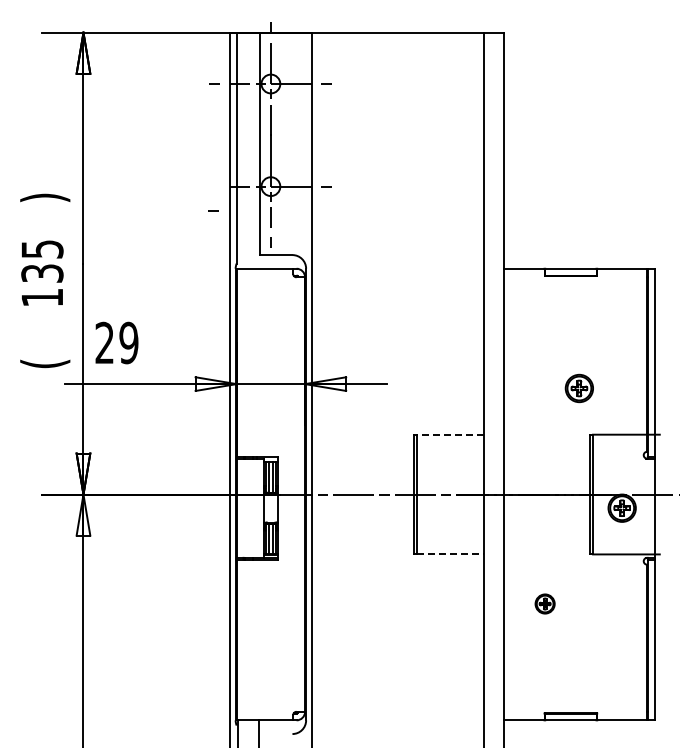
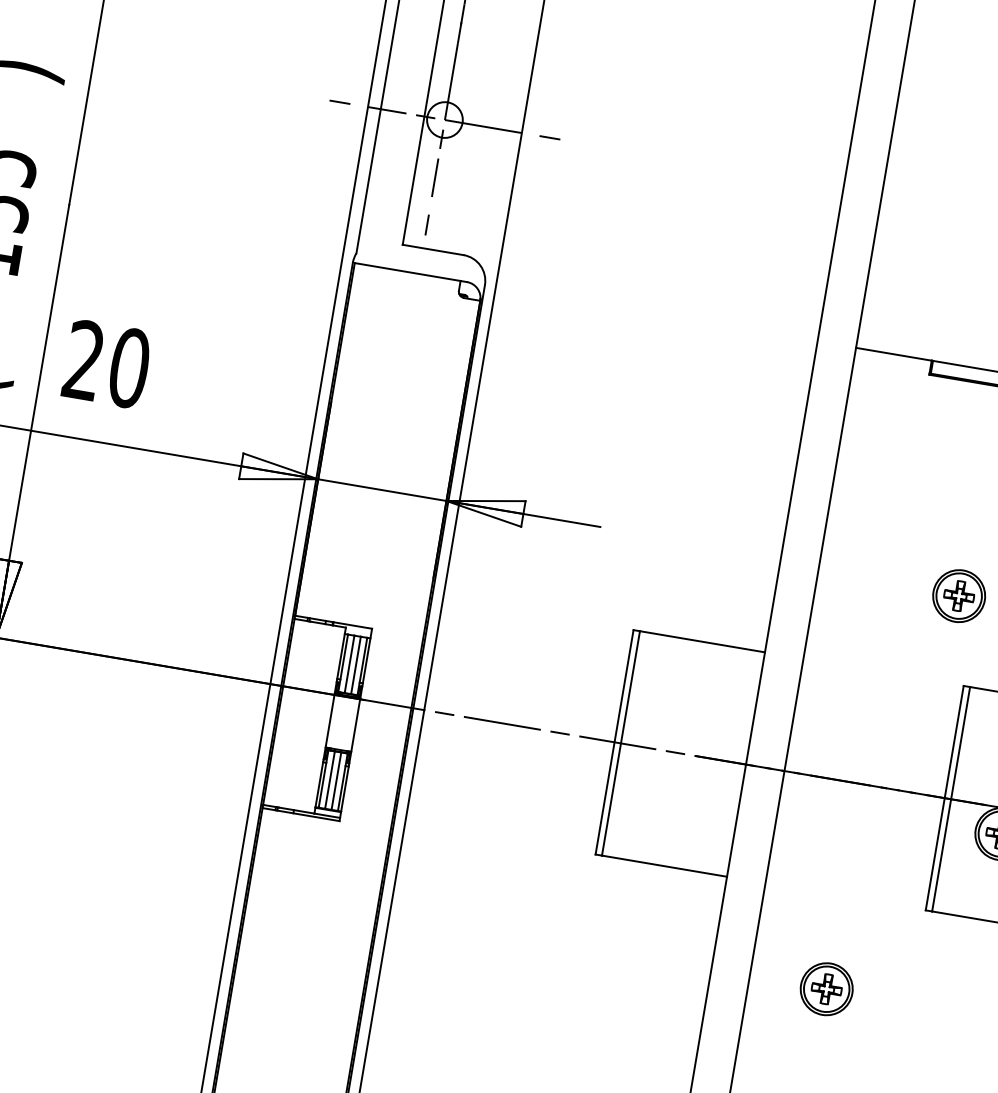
line: (213, 210) -> (339, 101), moved
text: (128, 343) -> (128, 368), 29 -> 20
line: (449, 434) -> (701, 641), dashed -> solid
line: (450, 554) -> (664, 866), dashed -> solid
part: (544, 603) -> (825, 988), size x1.43

